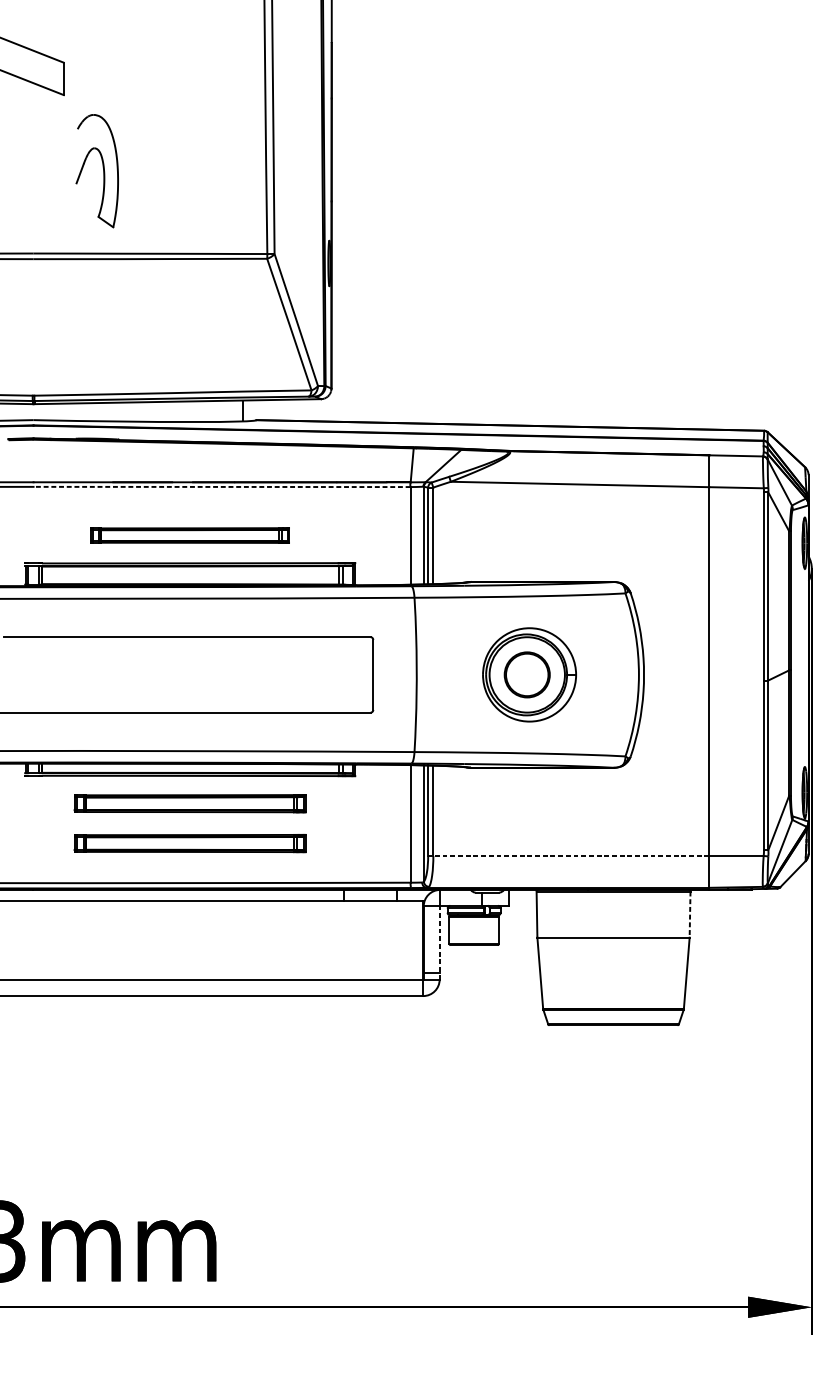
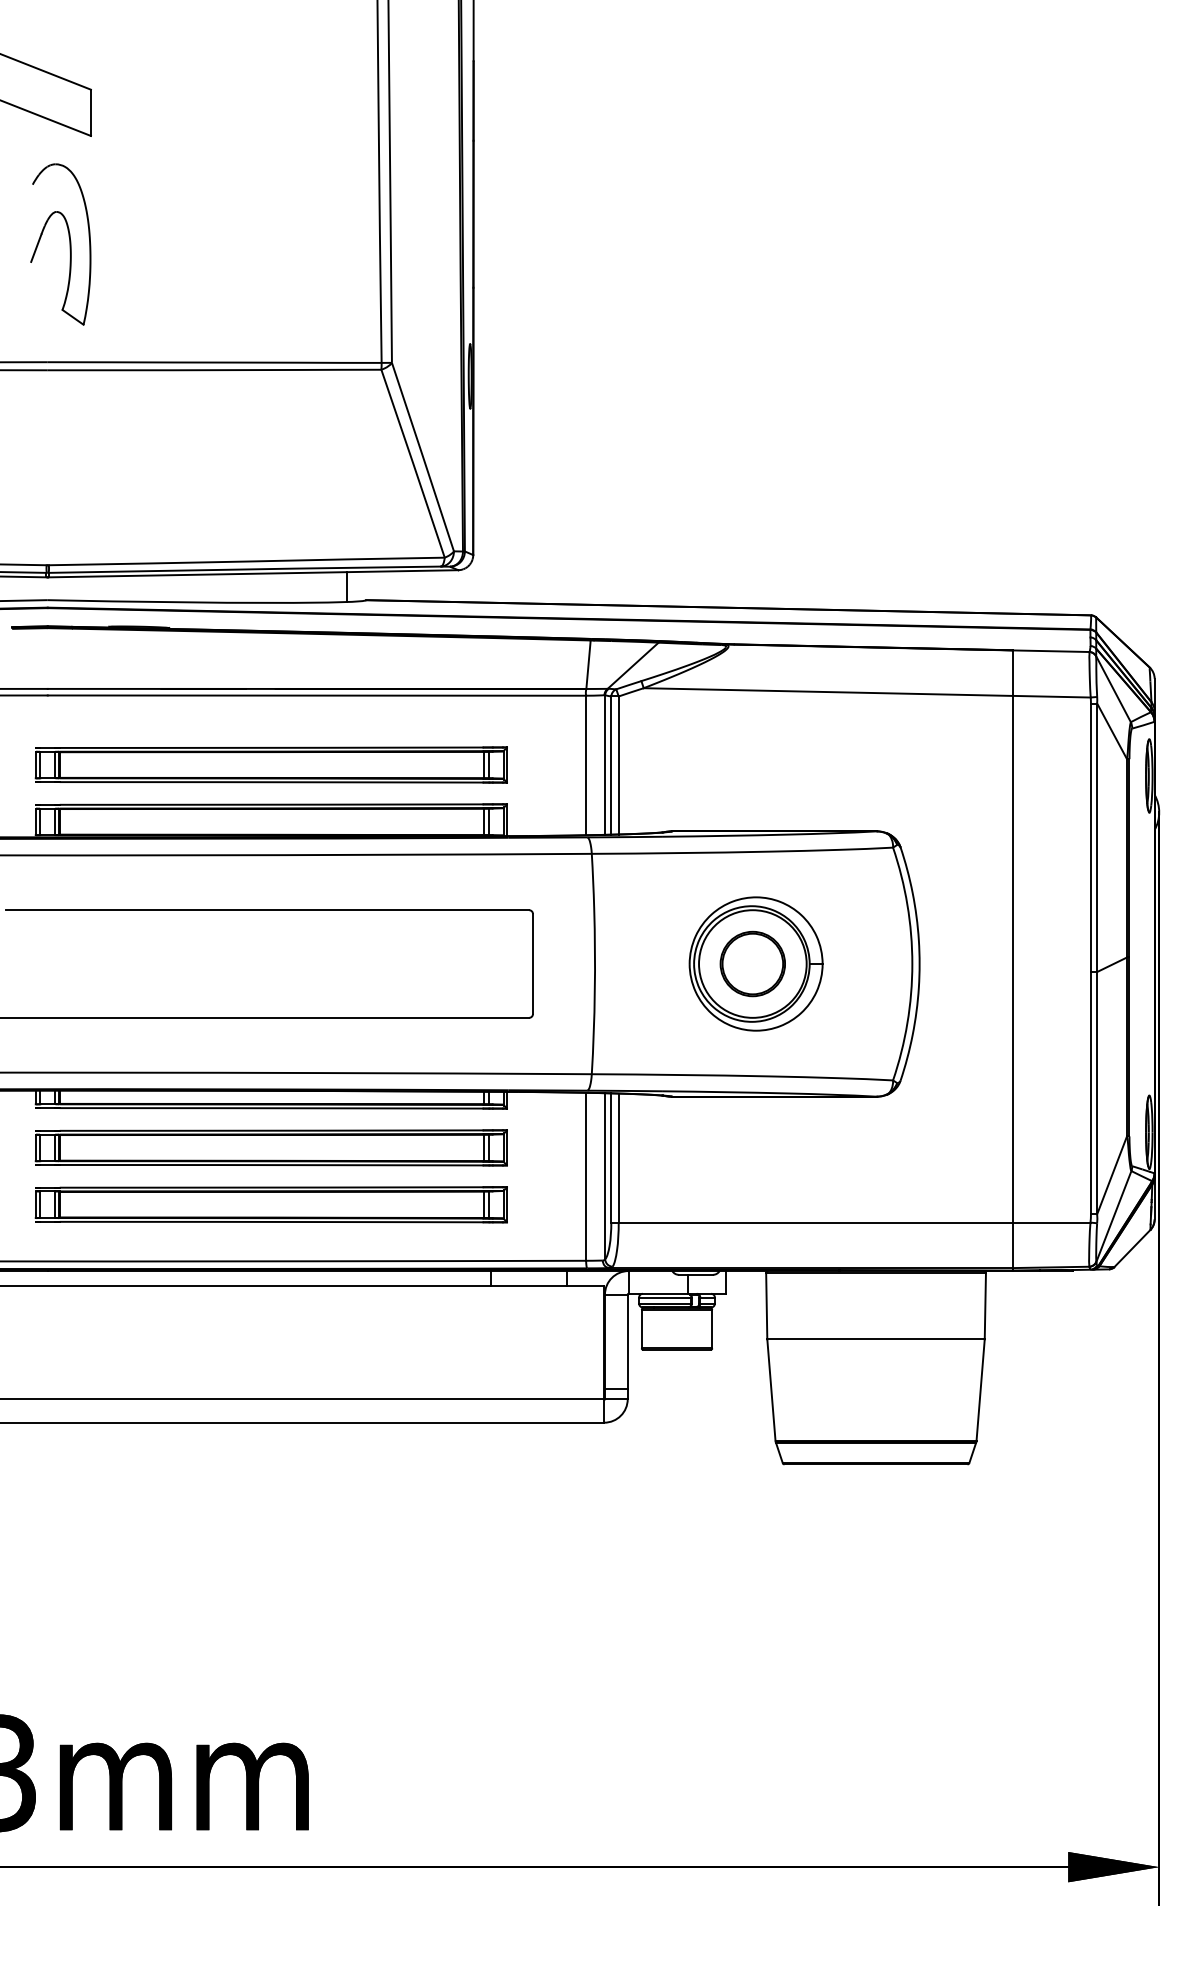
part: (103, 171) -> (69, 244), moved
line: (221, 486) -> (316, 695), dashed -> solid
part: (189, 535) -> (270, 764), size x1.67
part: (189, 803) -> (270, 1147), size x1.43
part: (189, 843) -> (270, 1204), size x1.43
line: (569, 855) -> (812, 1222), dashed -> solid
line: (690, 914) -> (985, 1306), dashed -> solid
line: (439, 942) -> (627, 1346), dashed -> solid

